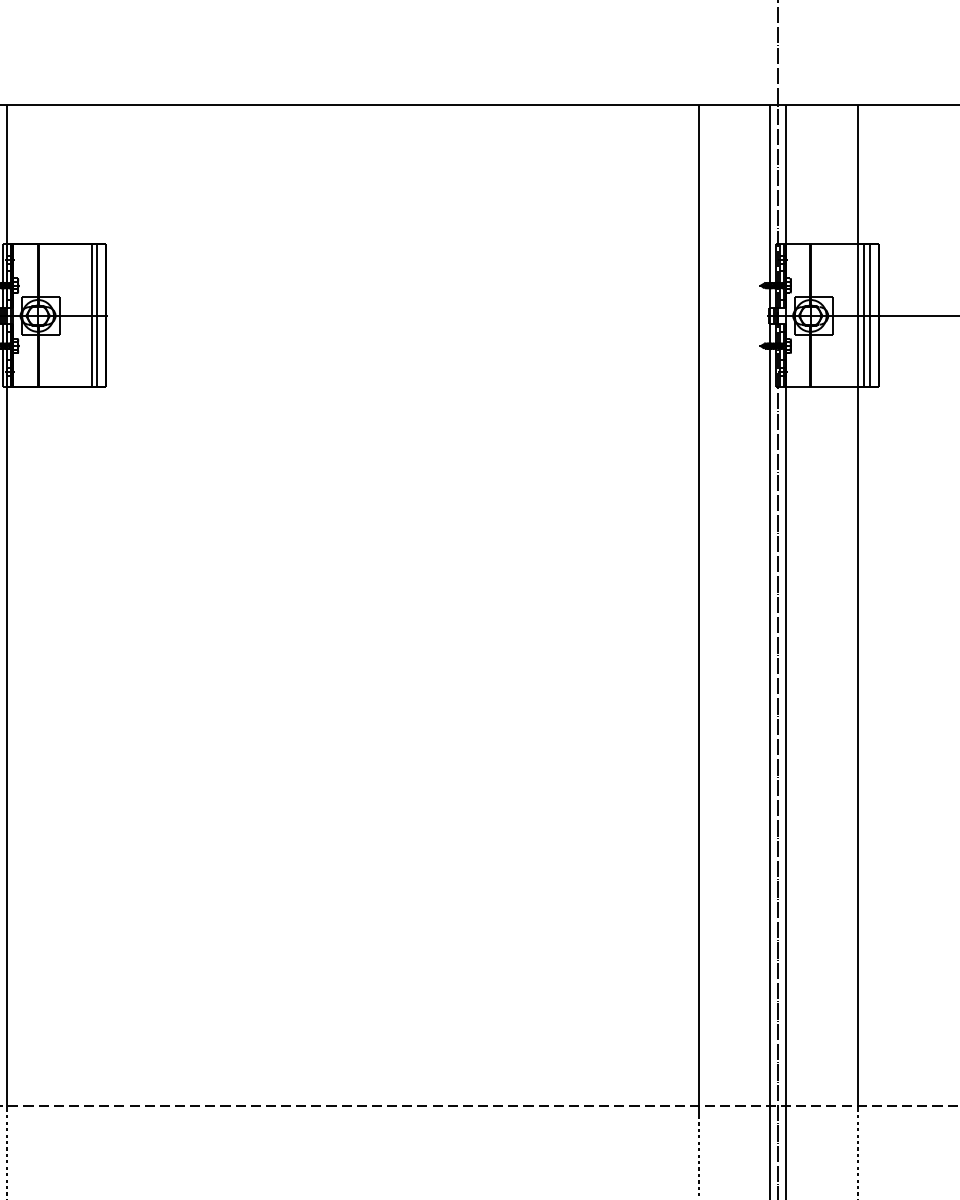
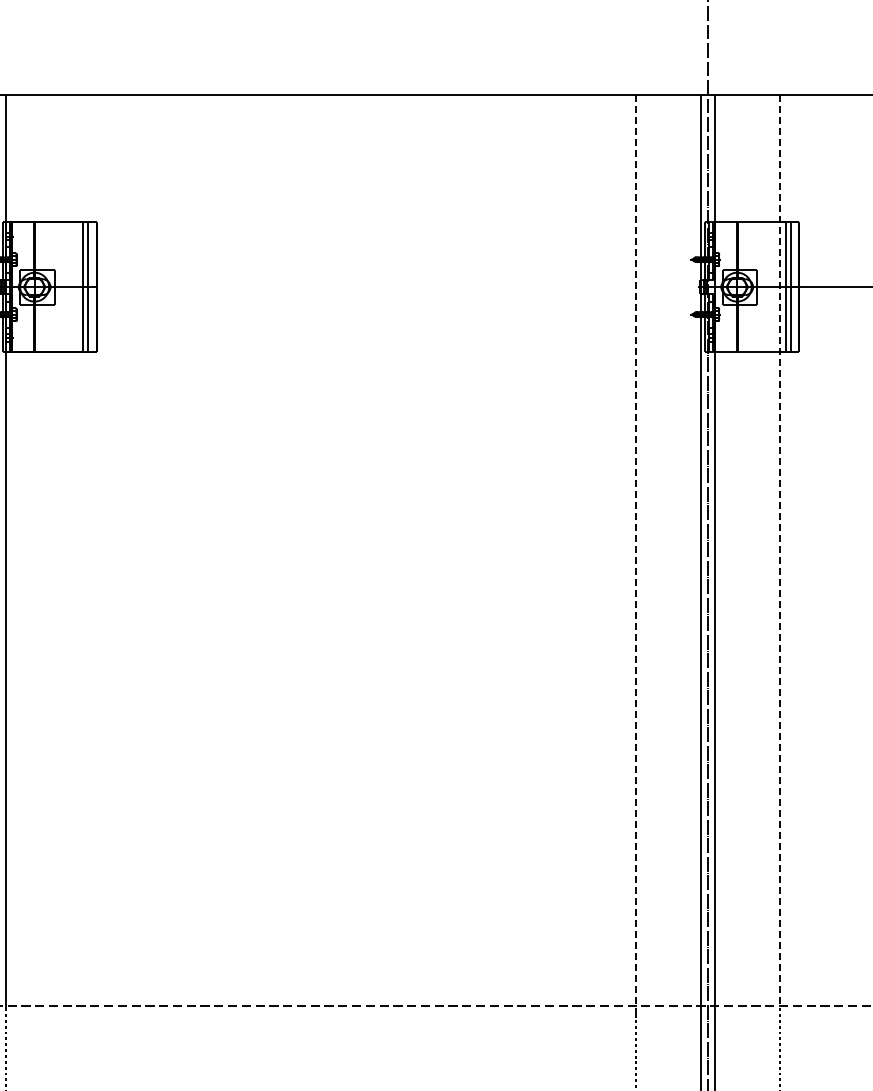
line: (858, 607) -> (780, 552), solid -> dashed
line: (698, 609) -> (635, 554), solid -> dashed

